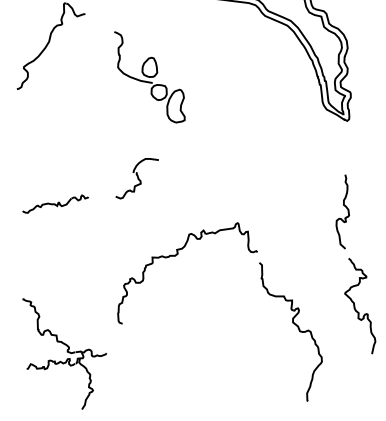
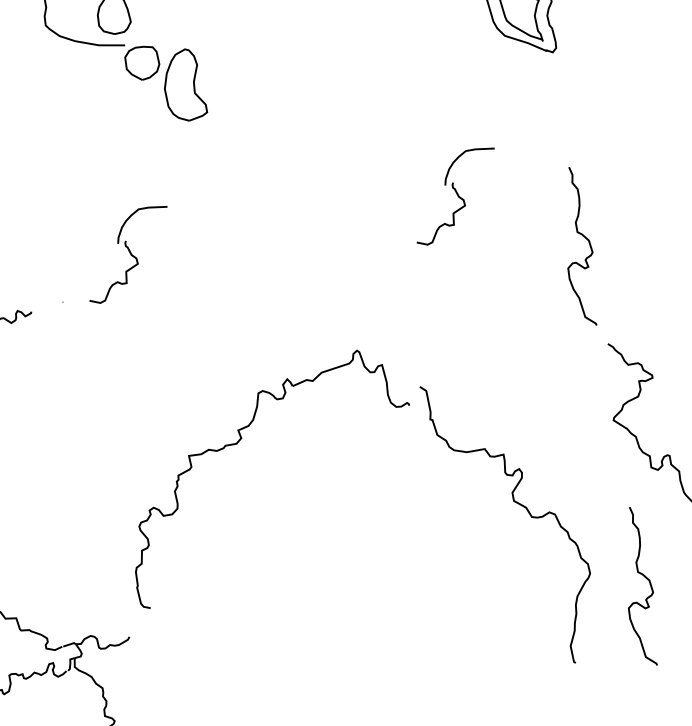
part: (290, 178) -> (454, 196), added
part: (177, 255) -> (241, 442), moved
curve: (345, 367) -> (642, 576), added

